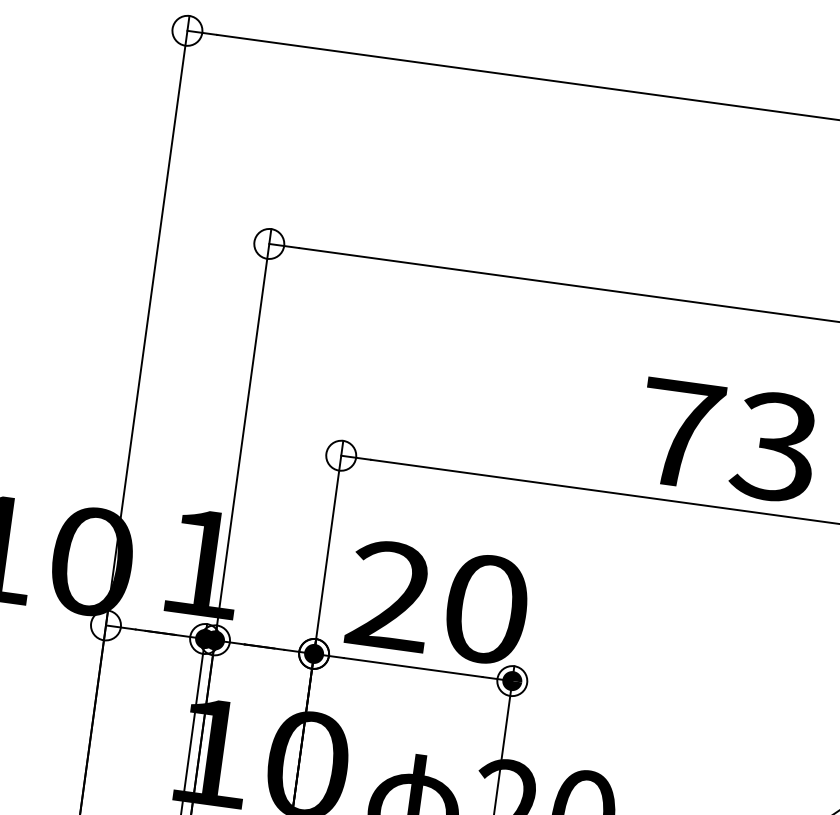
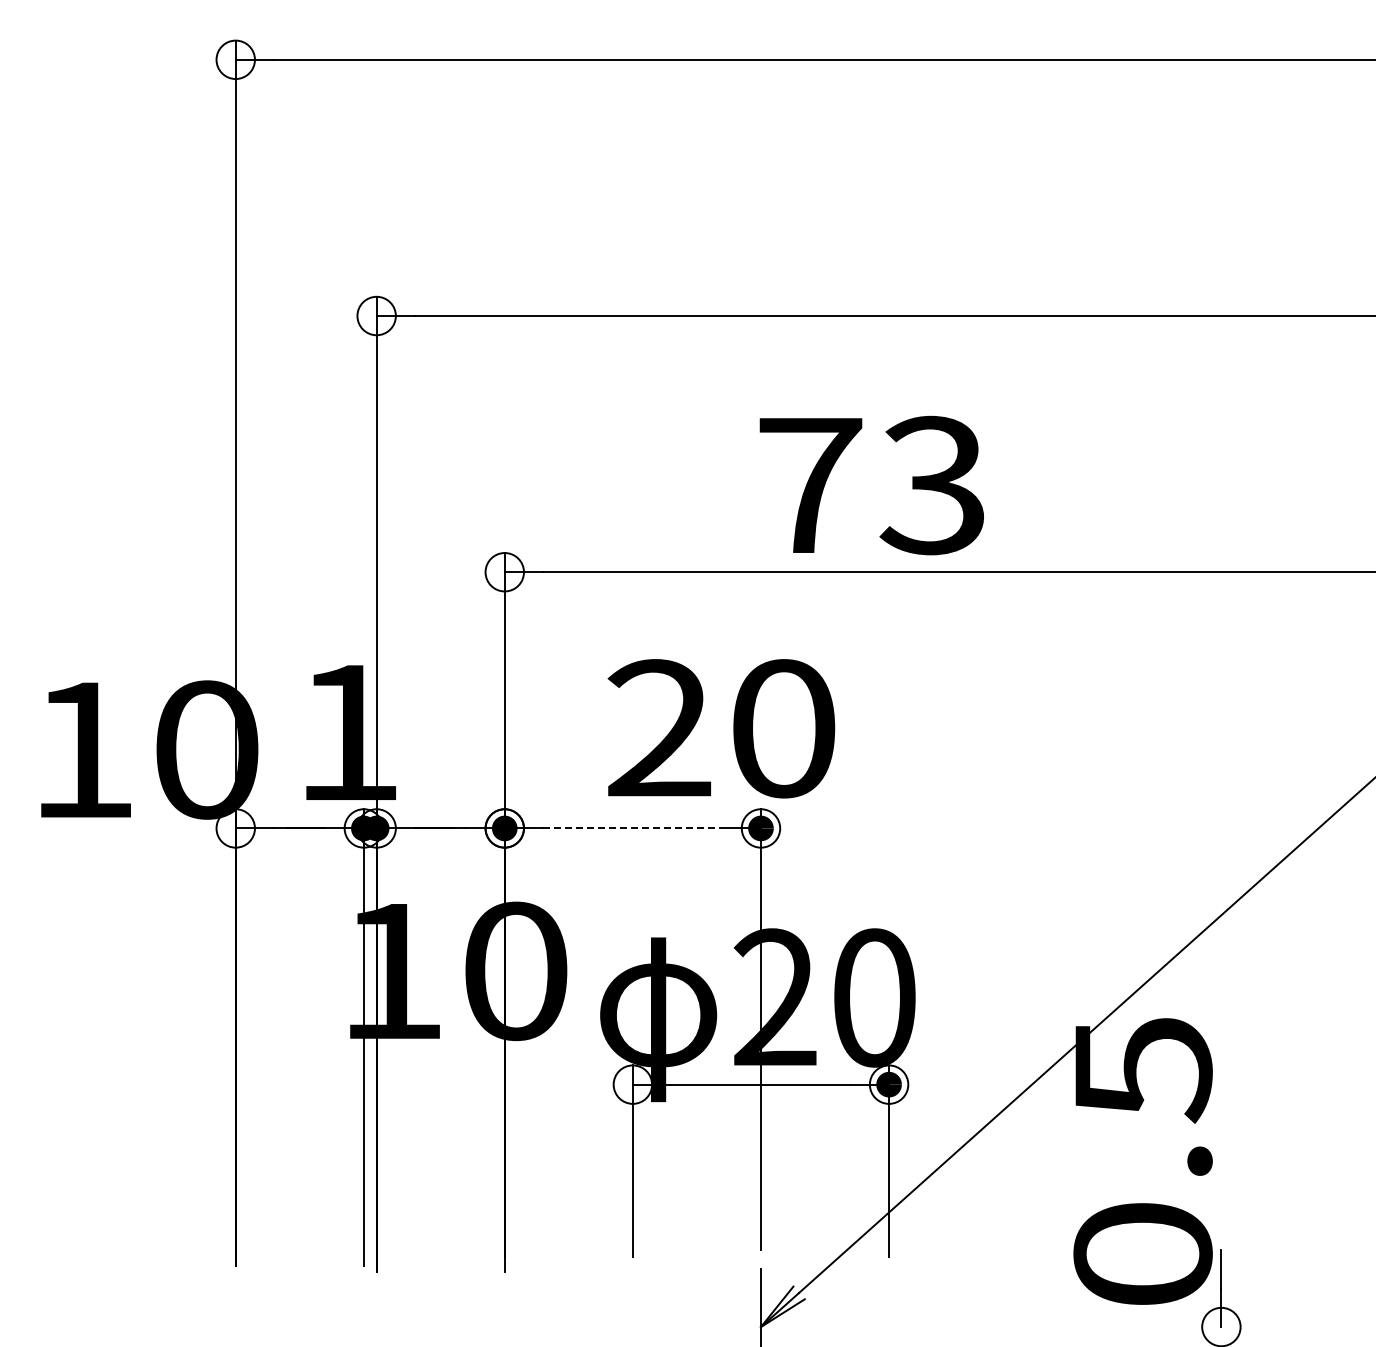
text: (727, 440) -> (871, 485), moved
text: (438, 602) -> (721, 728), moved
line: (412, 667) -> (632, 828), solid -> dashed

